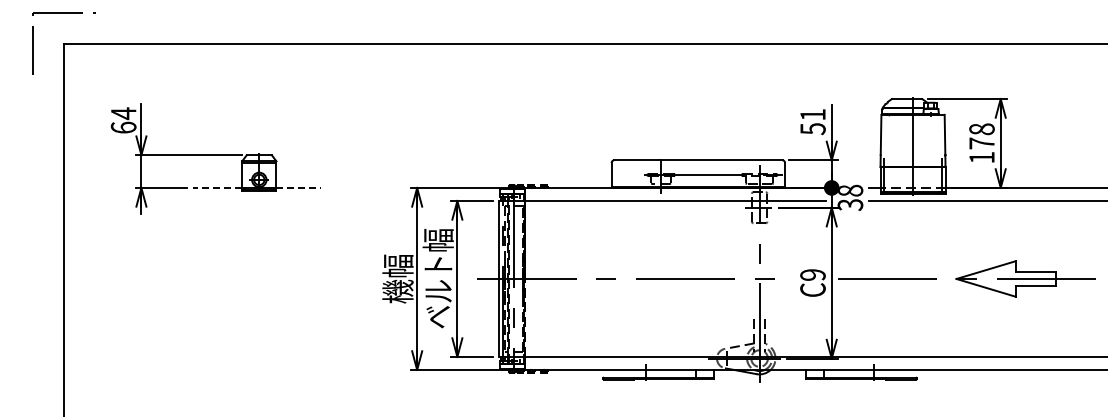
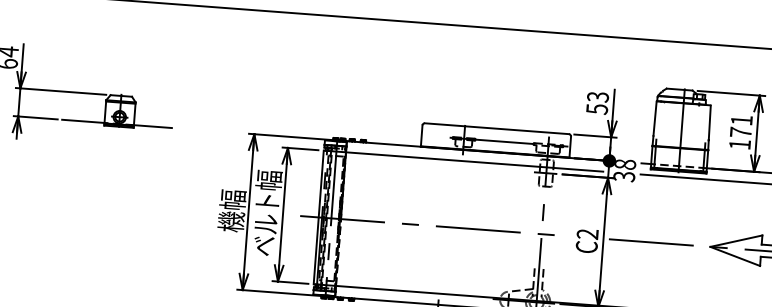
text: (812, 114) -> (597, 96), 51 -> 53
text: (981, 129) -> (741, 120), 178 -> 171
line: (217, 187) -> (83, 120), dashed -> solid
line: (299, 187) -> (153, 126), dashed -> solid
text: (812, 274) -> (587, 233), C9 -> C2

